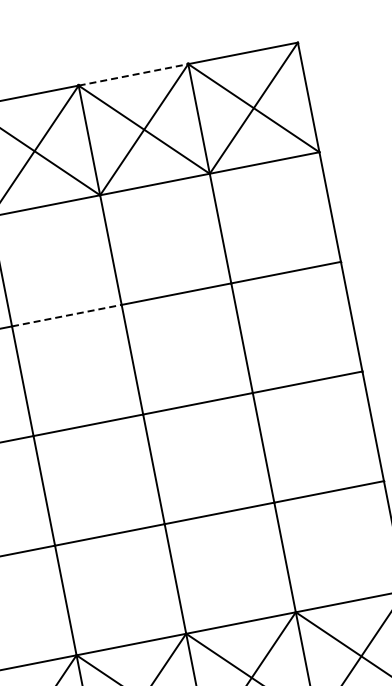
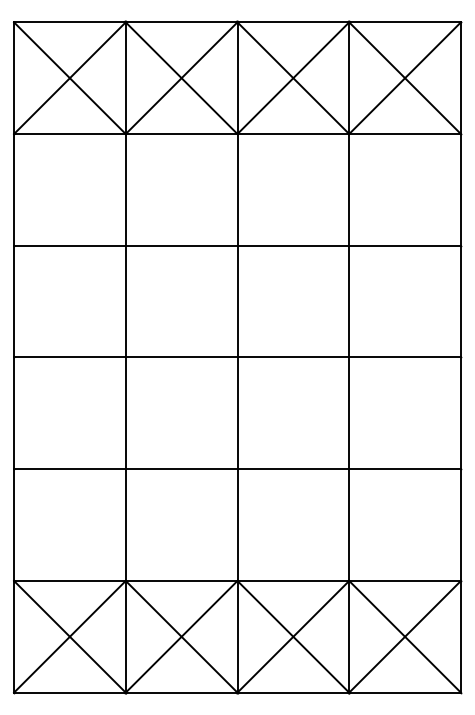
line: (133, 75) -> (293, 22), dashed -> solid
line: (66, 315) -> (181, 245), dashed -> solid

